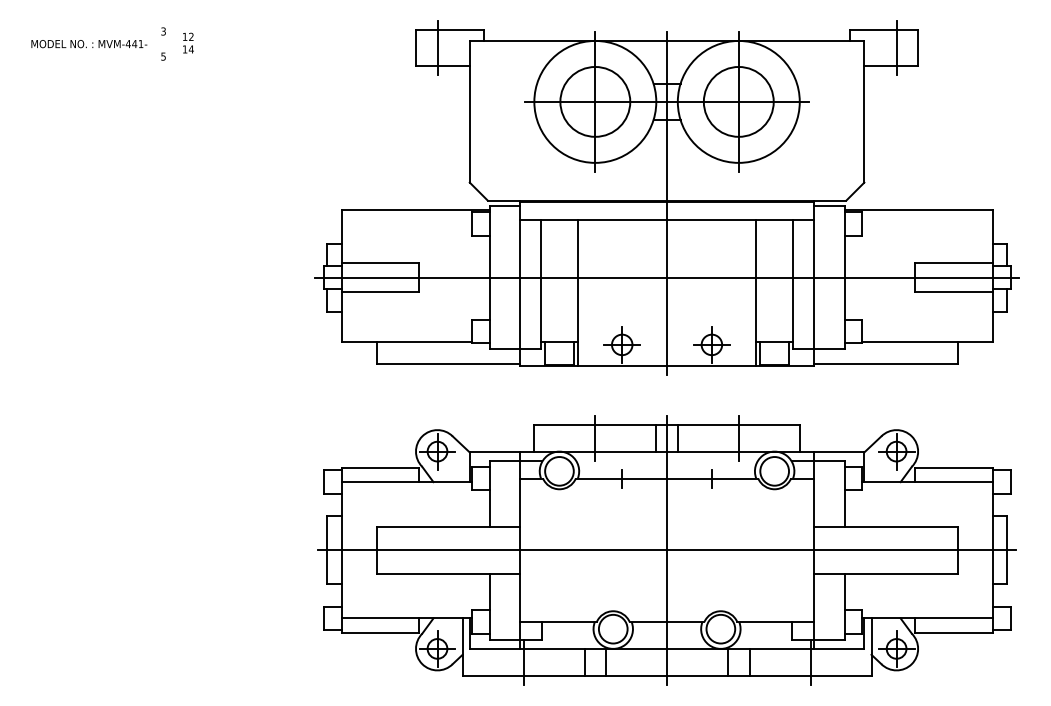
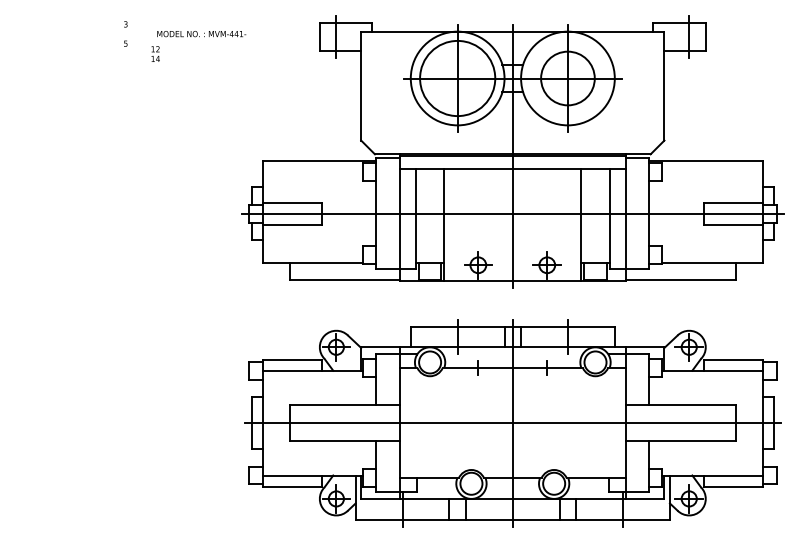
text: (188, 42) -> (155, 53), moved
text: (89, 44) -> (201, 34), moved
circle: (595, 101) -> (457, 78), size x1.4

